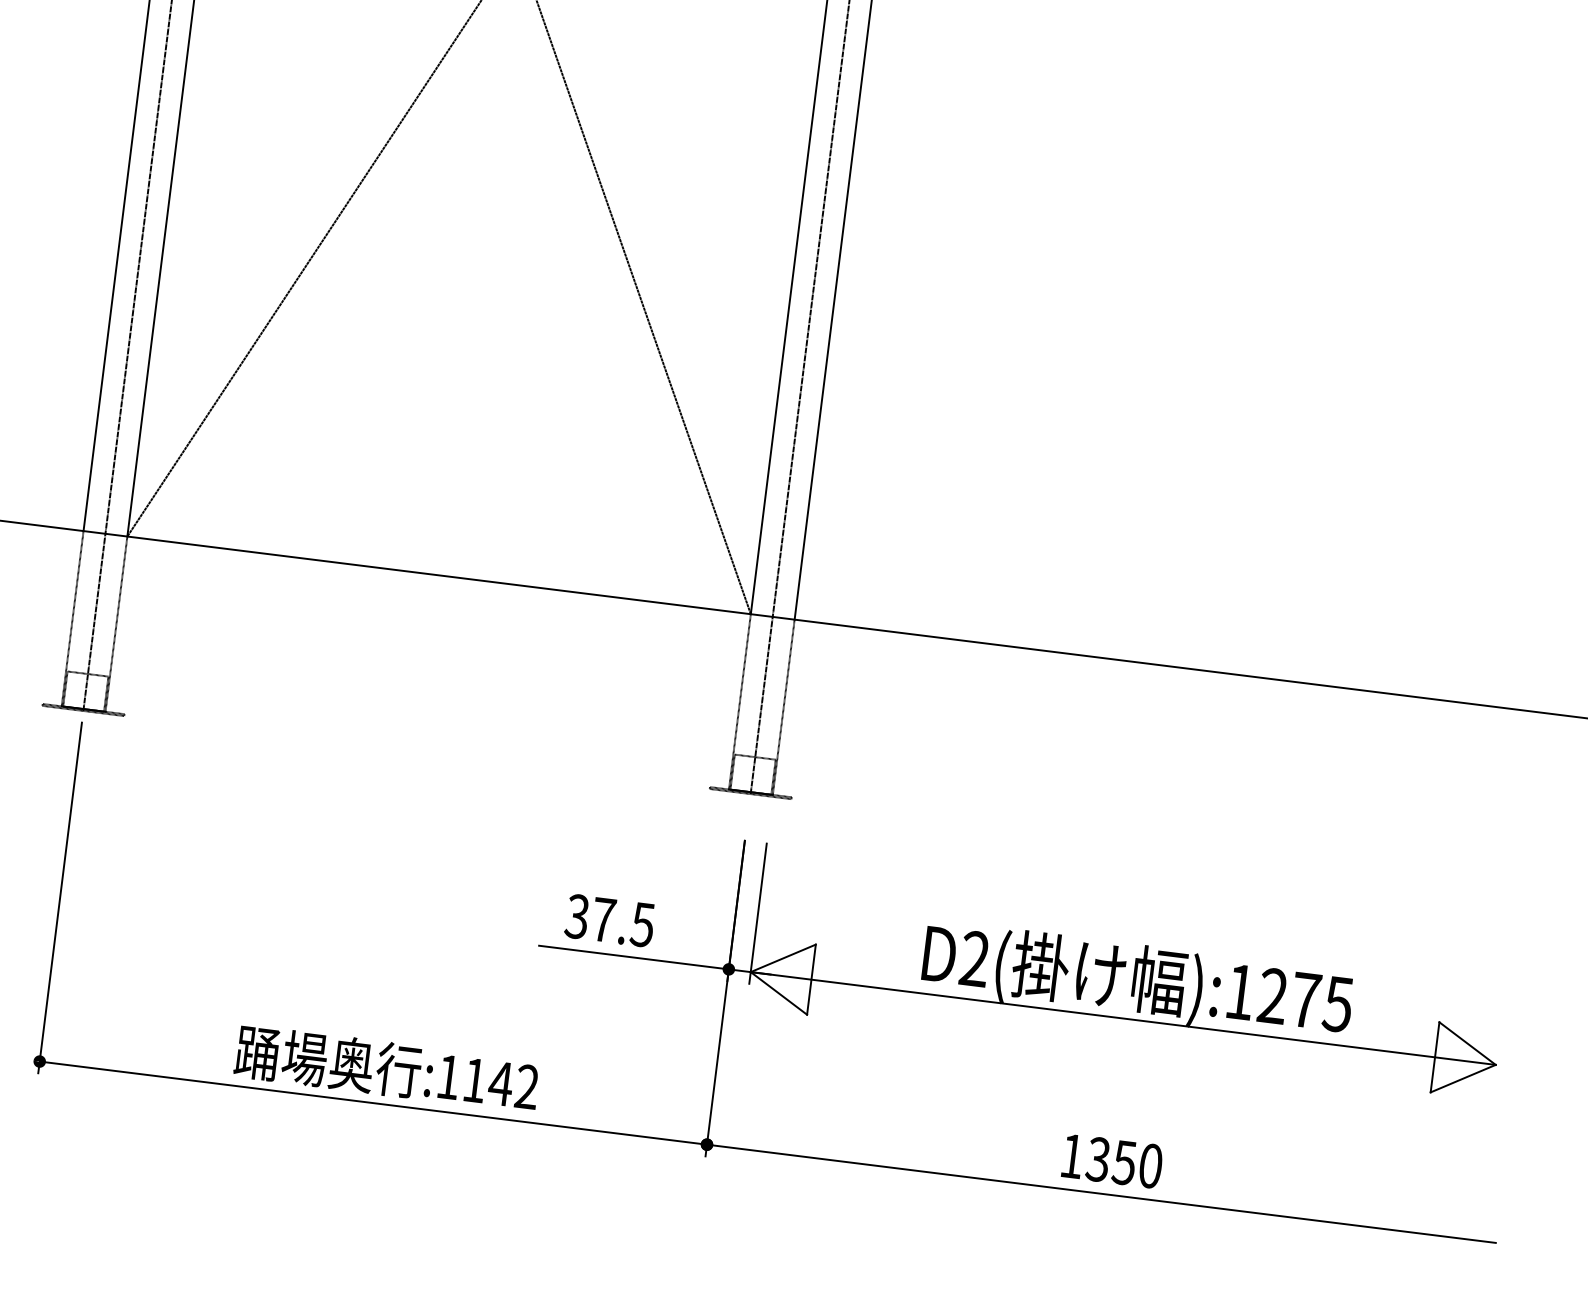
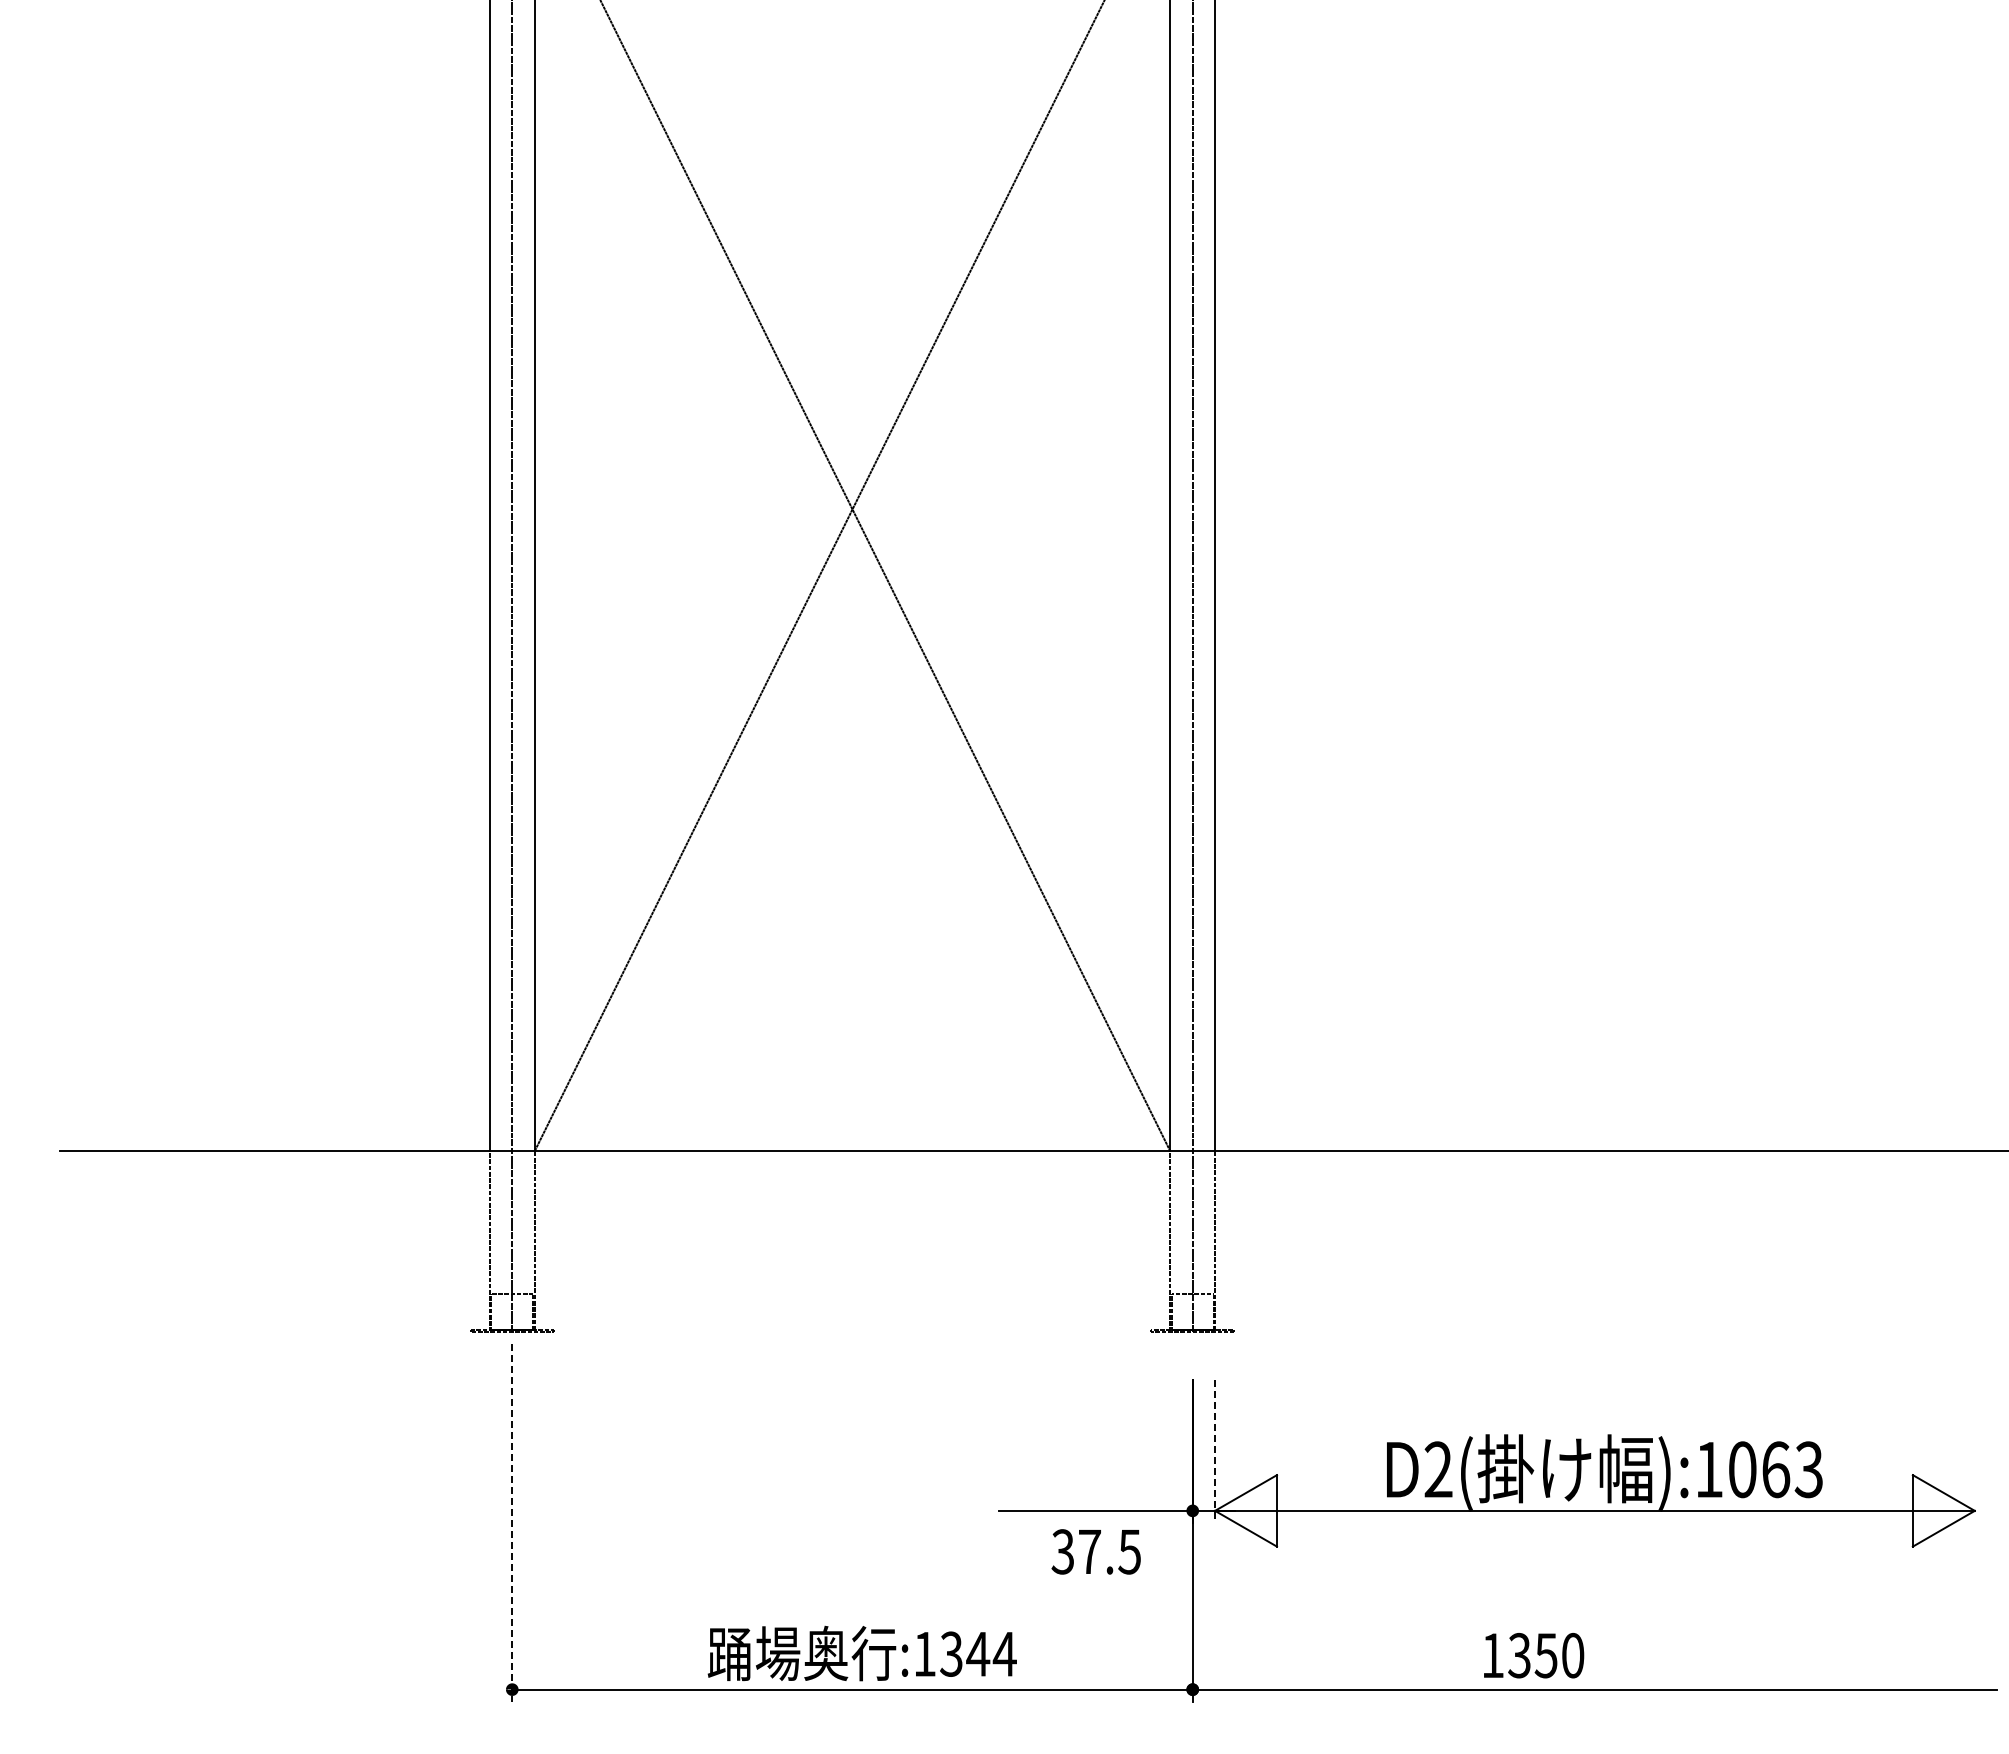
line: (60, 897) -> (512, 1522), solid -> dashed
line: (758, 913) -> (1215, 1451), solid -> dashed
text: (609, 920) -> (1095, 1551), moved
text: (1305, 999) -> (1775, 1469), ):1275 -> ):1063
text: (501, 1083) -> (978, 1653), :1142 -> :1344
text: (1112, 1161) -> (1534, 1655), moved

